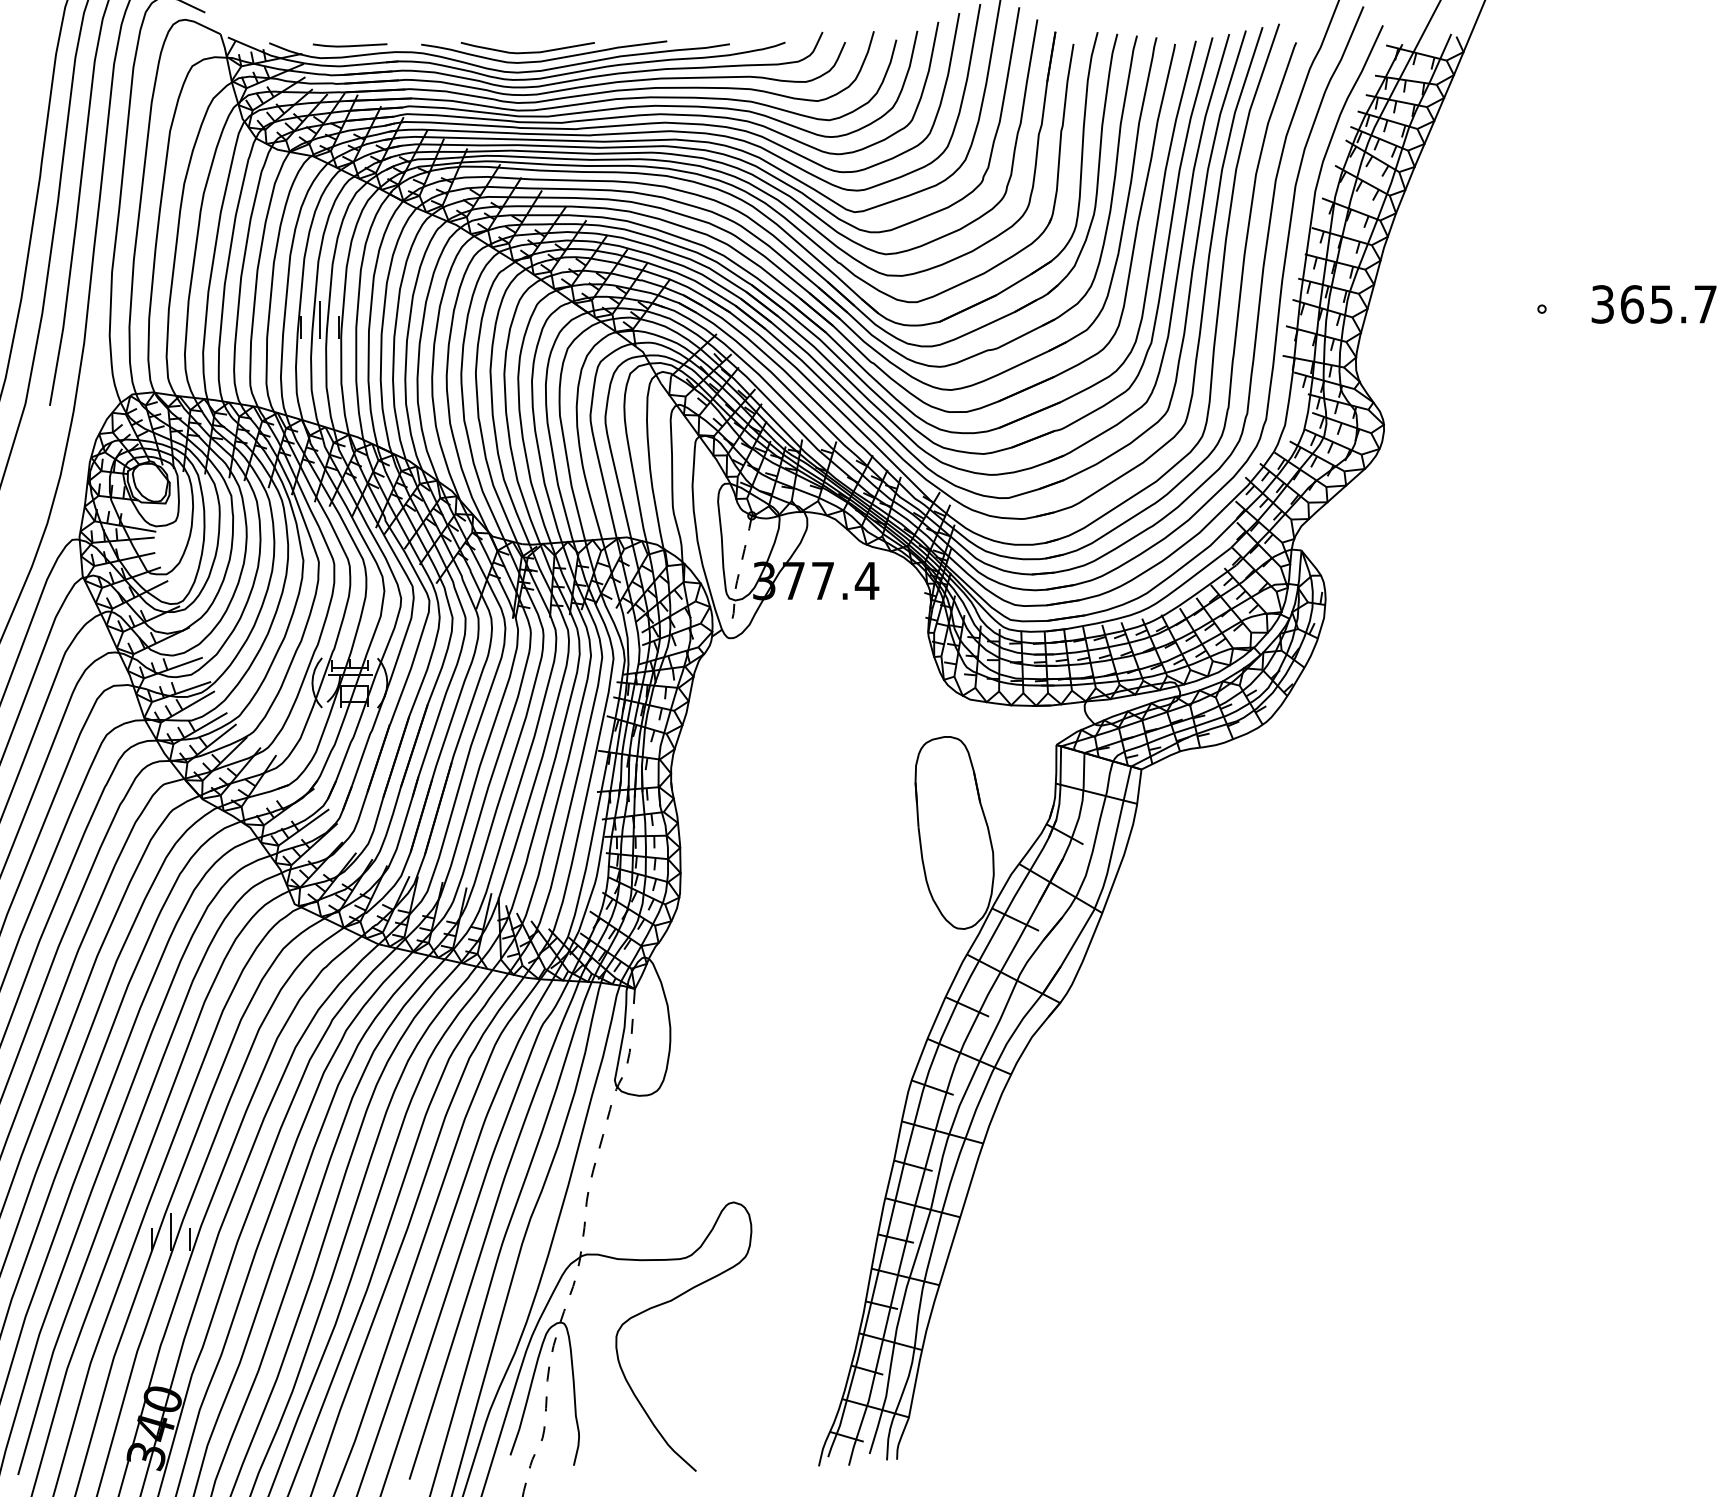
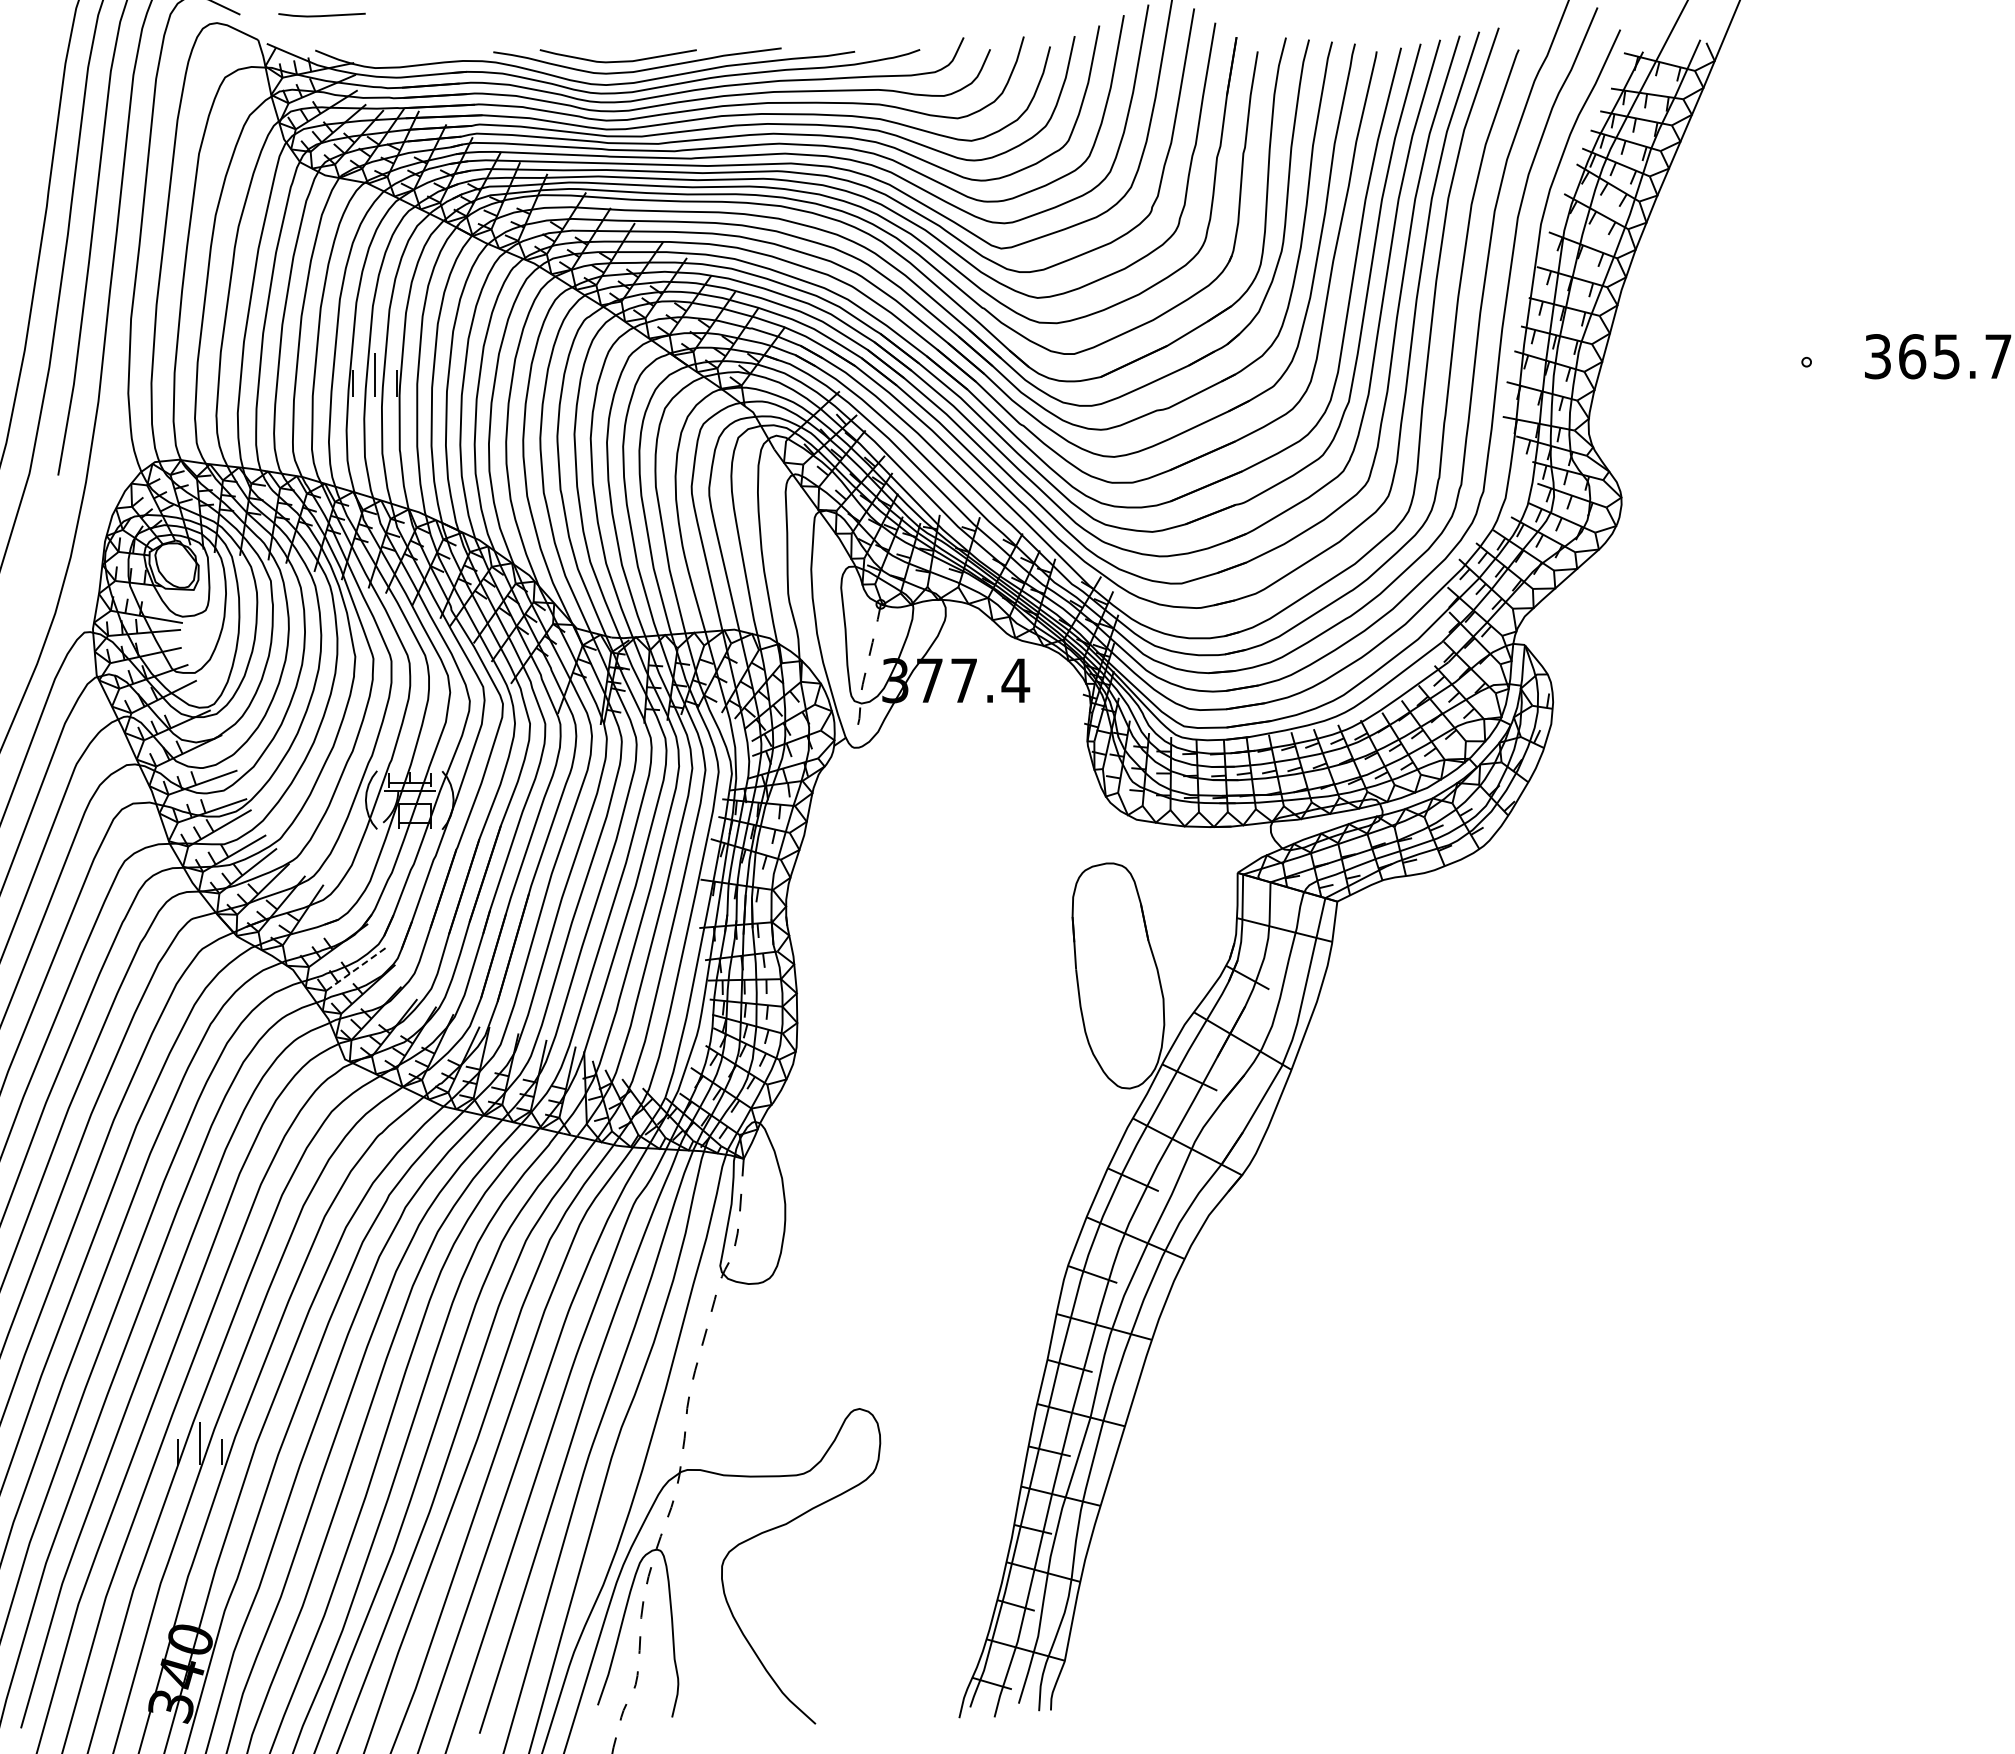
line: (349, 45) -> (321, 15), moved
line: (303, 827) -> (355, 969), solid -> dashed

